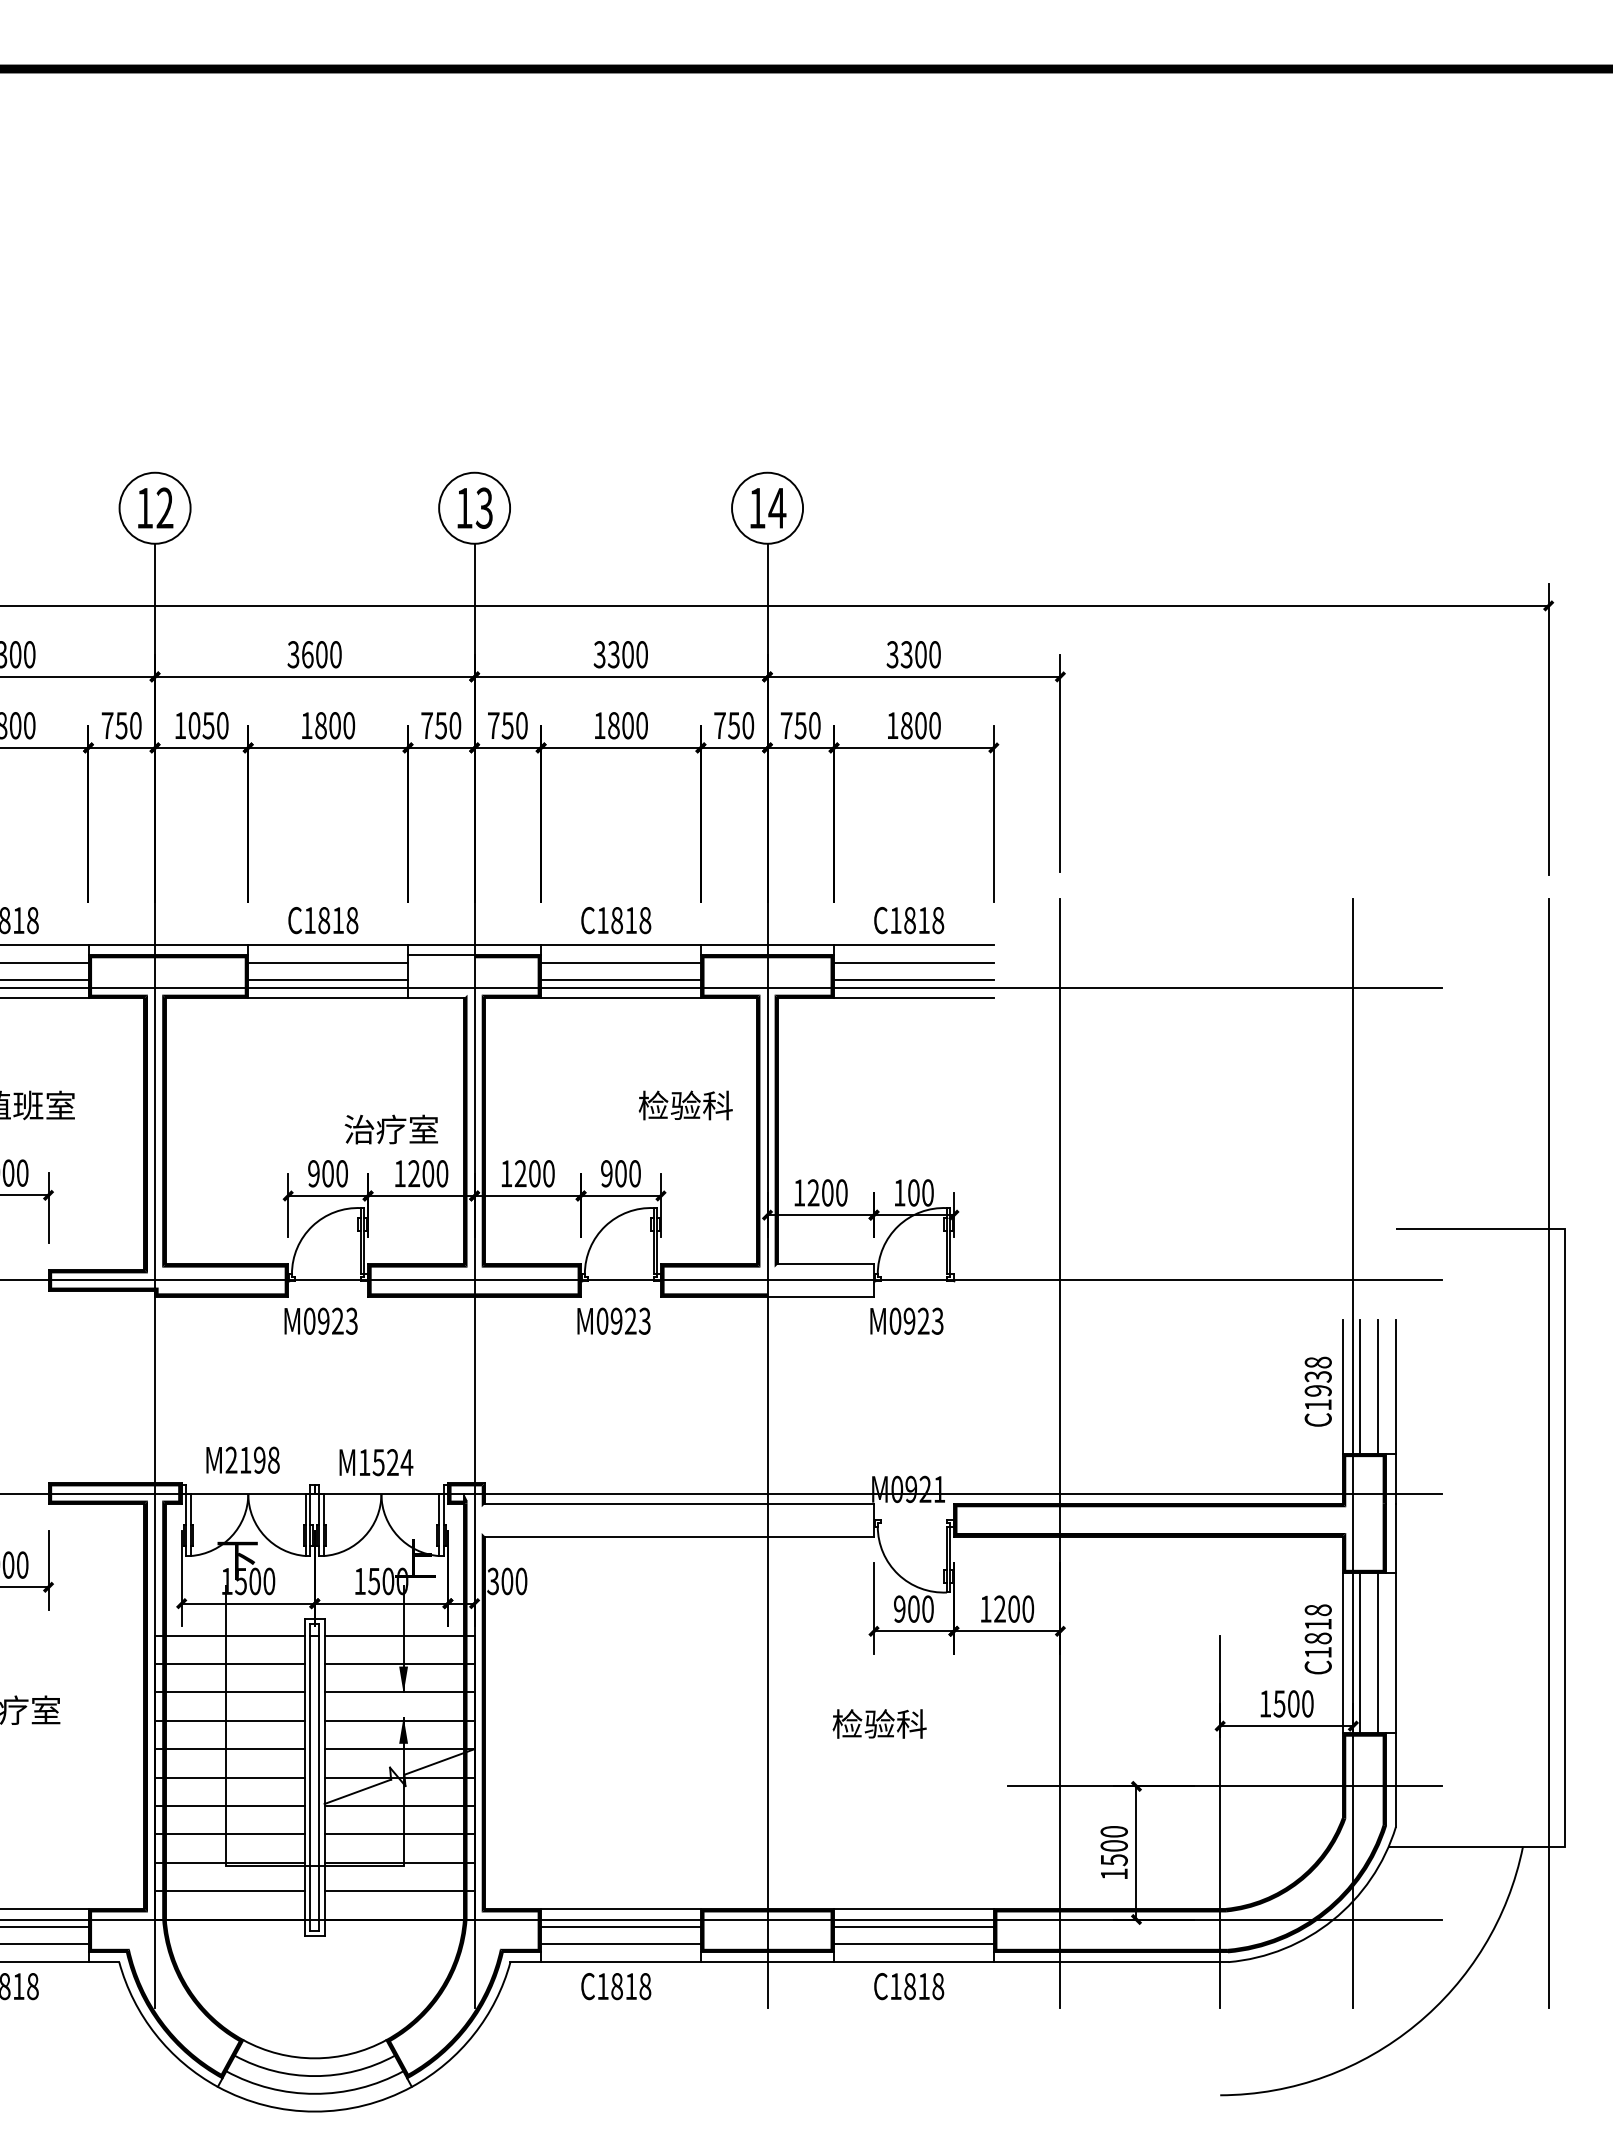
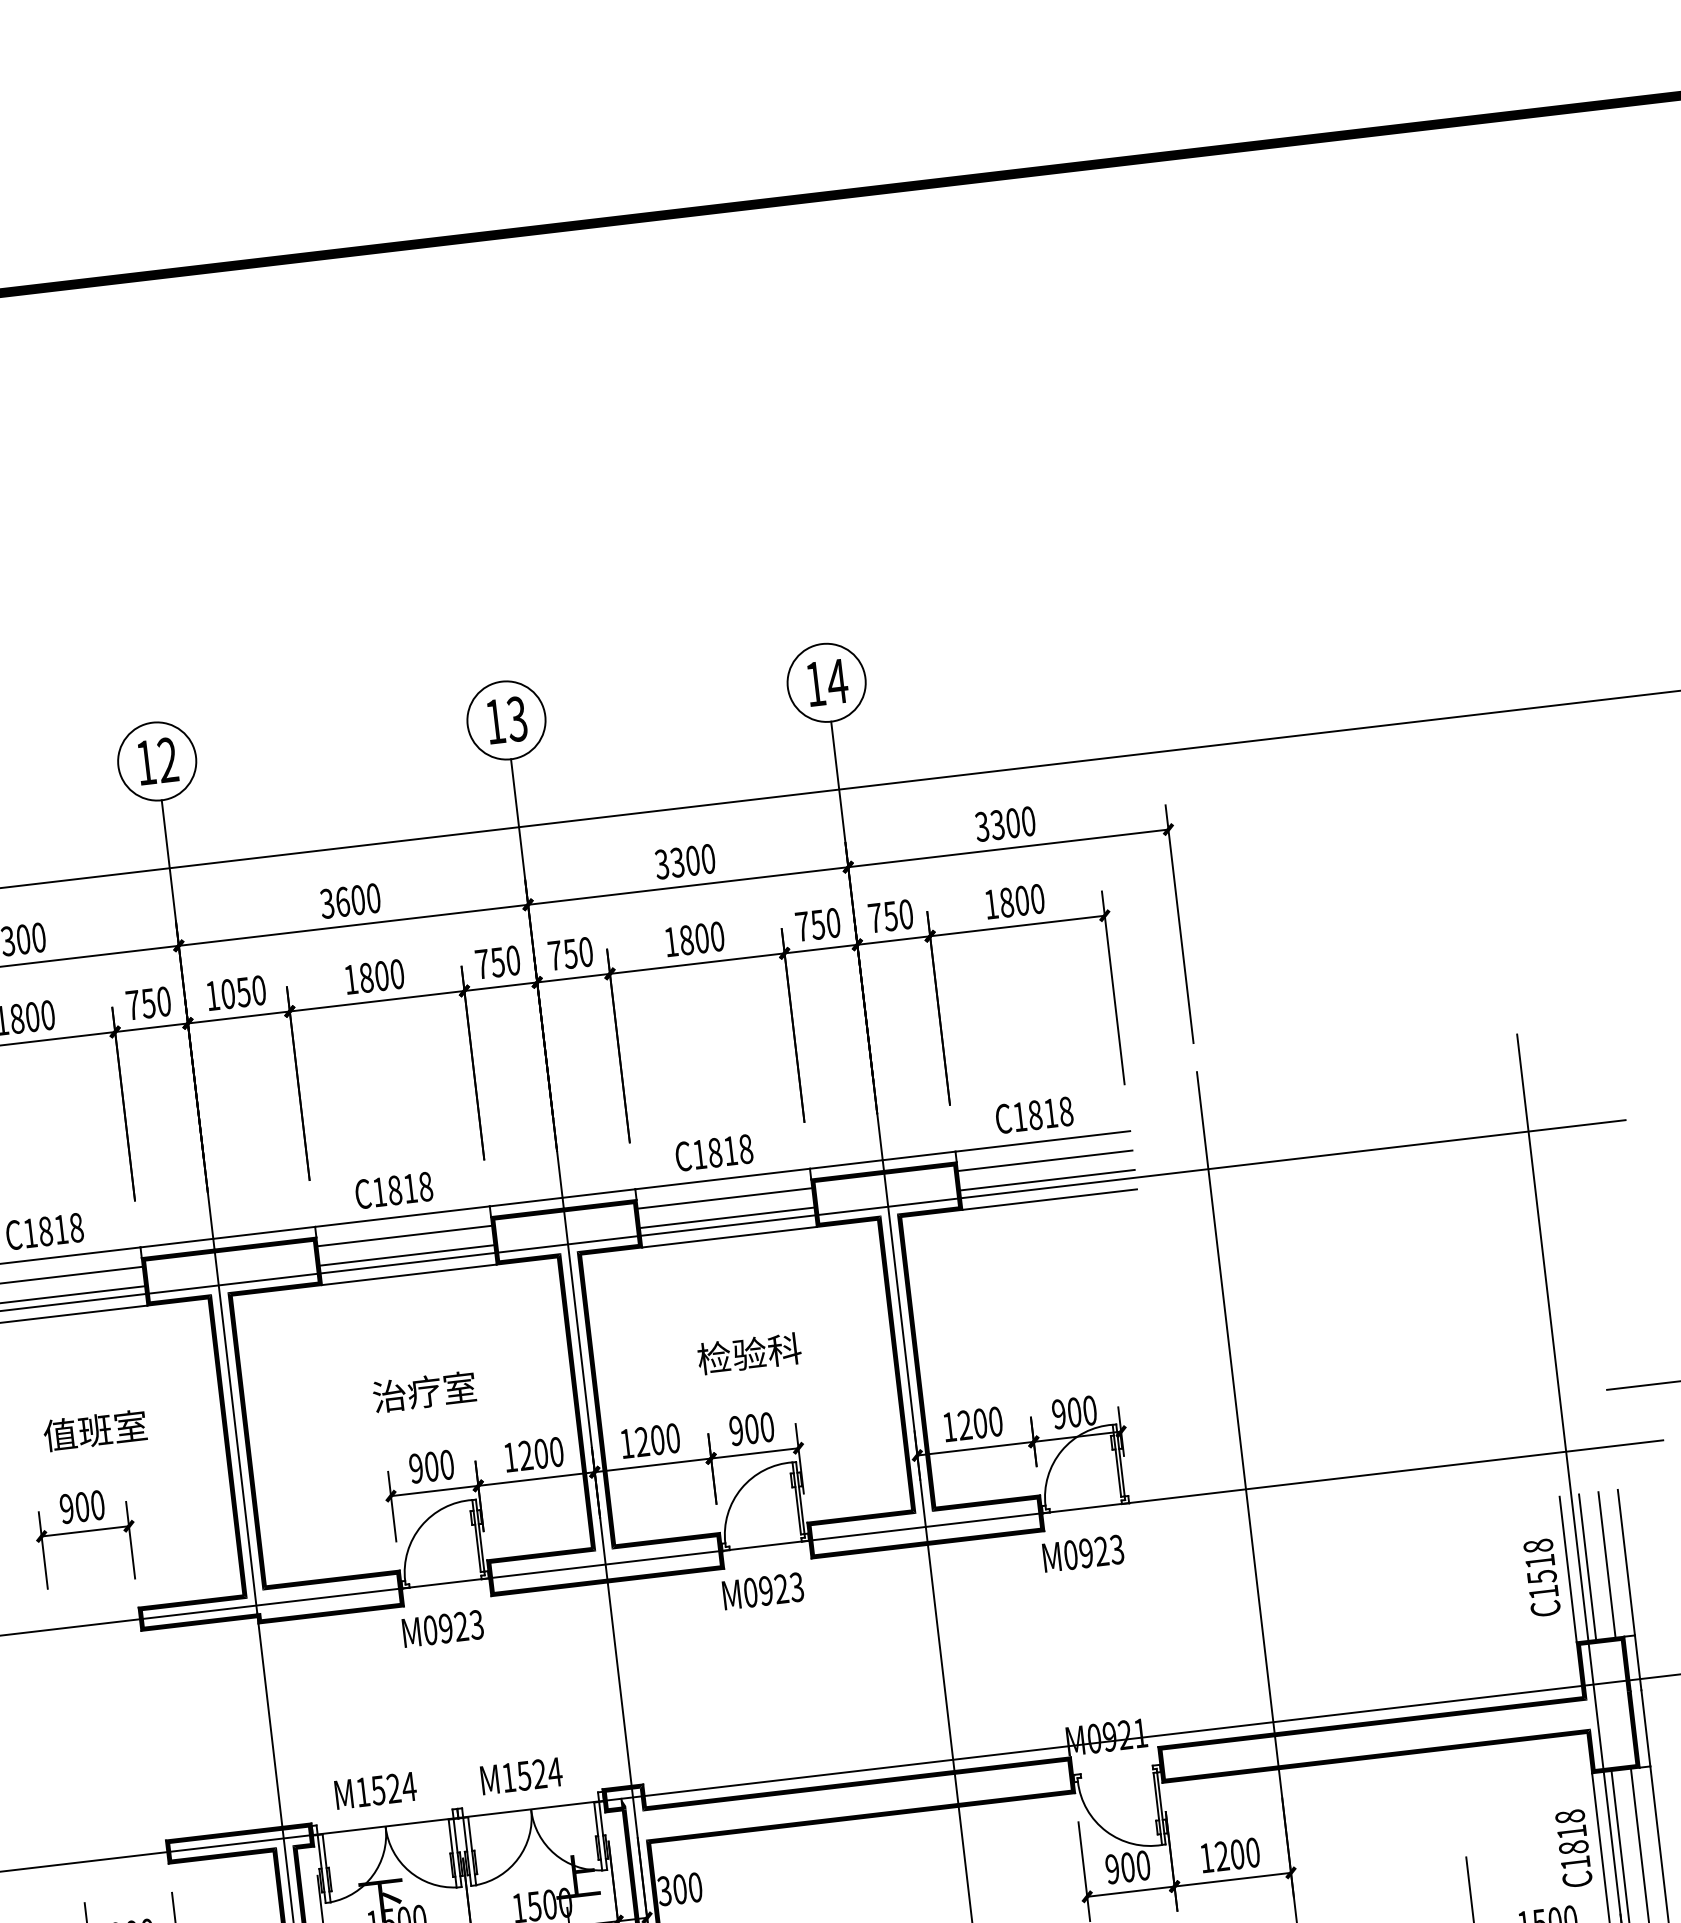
fill: (441, 976) -> (530, 1236), added
text: (685, 1105) -> (749, 1353), moved
text: (391, 1129) -> (424, 1391), moved
text: (899, 1192) -> (1058, 1413), 100 -> 900
fill: (820, 1280) -> (983, 1520), added
text: (1317, 1383) -> (1540, 1568), C1938 -> C1518
text: (252, 1459) -> (385, 1788), M2198 -> M1524
fill: (677, 1519) -> (858, 1799), added

